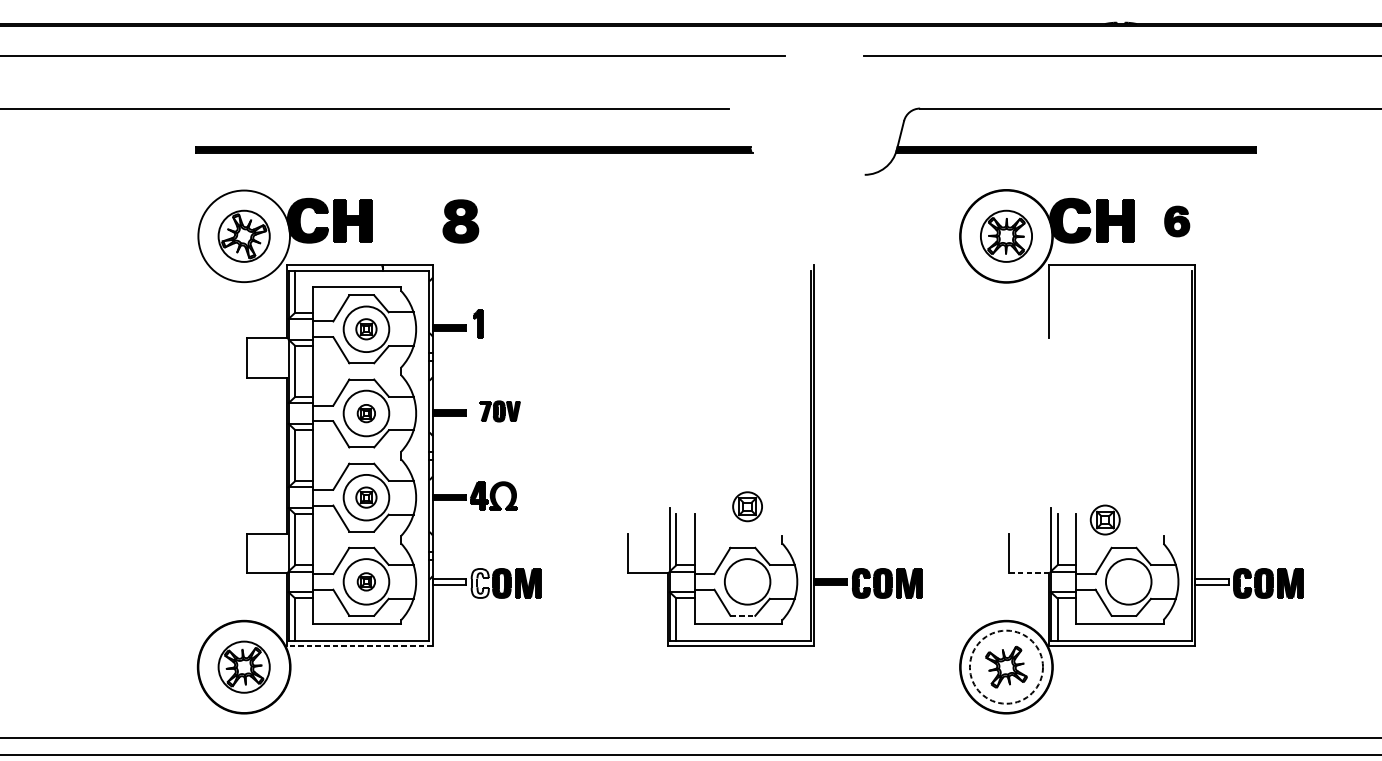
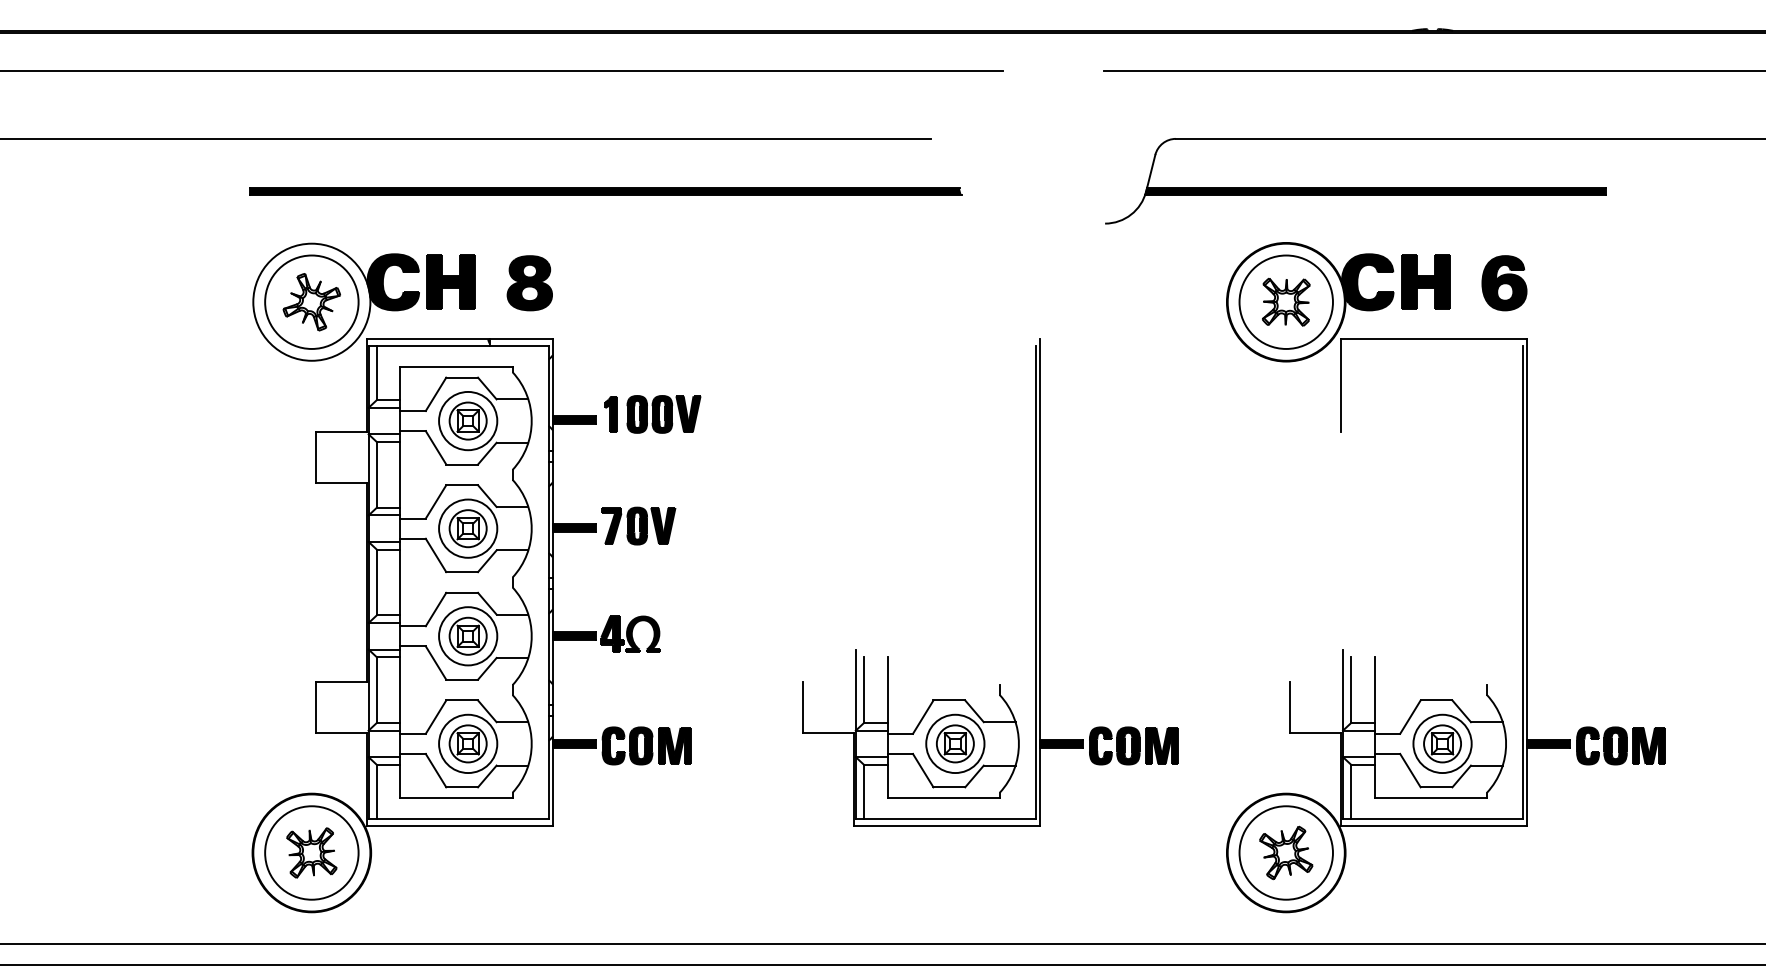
part: (460, 221) -> (529, 283), moved
part: (1177, 221) -> (1504, 283), size x1.43
circle: (243, 235) -> (311, 301), size x1.43
circle: (1005, 235) -> (1285, 301), size x1.43
part: (519, 324) -> (663, 414), added
part: (365, 328) -> (467, 420), size x1.43
part: (499, 411) -> (638, 525), size x1.43
part: (365, 413) -> (467, 528), size x1.67
part: (365, 497) -> (467, 635), size x1.43
part: (747, 506) -> (955, 743), moved
part: (1105, 519) -> (1442, 743), moved
line: (1028, 573) -> (1314, 733), dashed -> solid
part: (365, 581) -> (467, 743), size x1.67
fill: (448, 581) -> (573, 743), added
fill: (1211, 581) -> (1548, 743), added
fill: (480, 583) -> (613, 745), added
line: (743, 615) -> (949, 787), dashed -> solid
line: (359, 646) -> (459, 826), dashed -> solid
circle: (243, 666) -> (311, 852), size x1.43
circle: (1005, 666) -> (1285, 852), dashed -> solid

